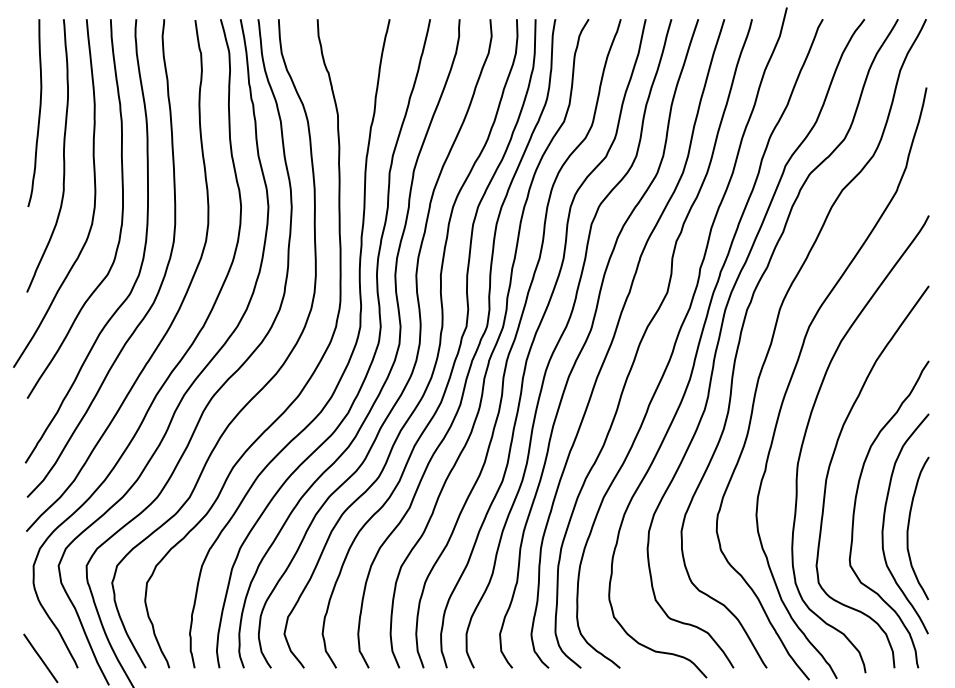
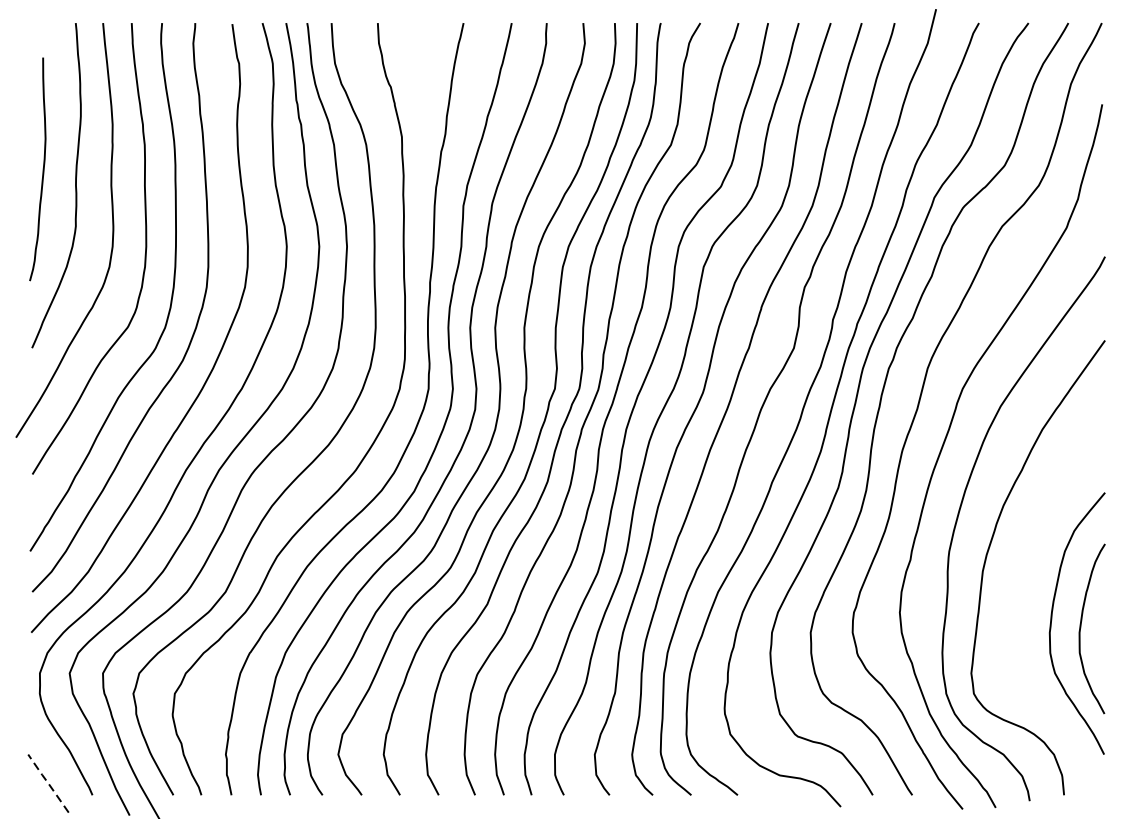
curve: (38, 113) -> (42, 169), moved
curve: (855, 509) -> (1017, 606), removed
line: (40, 658) -> (48, 783), solid -> dashed

